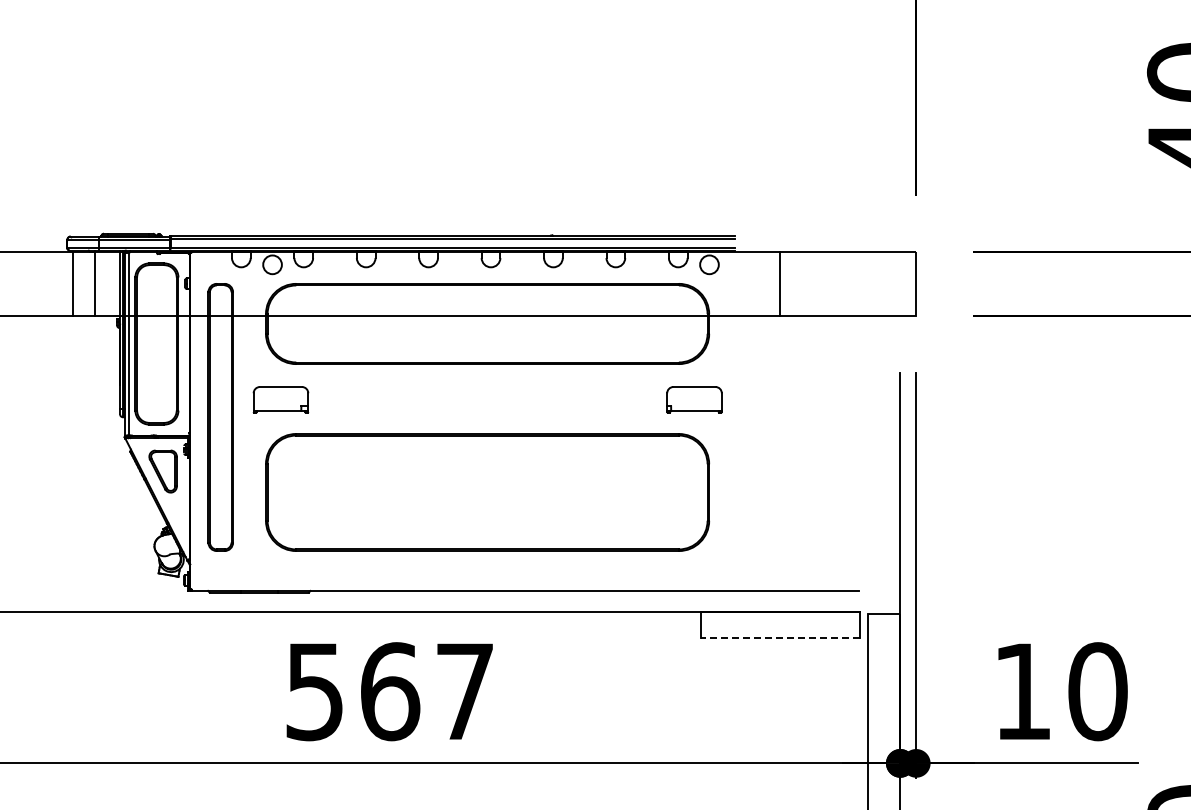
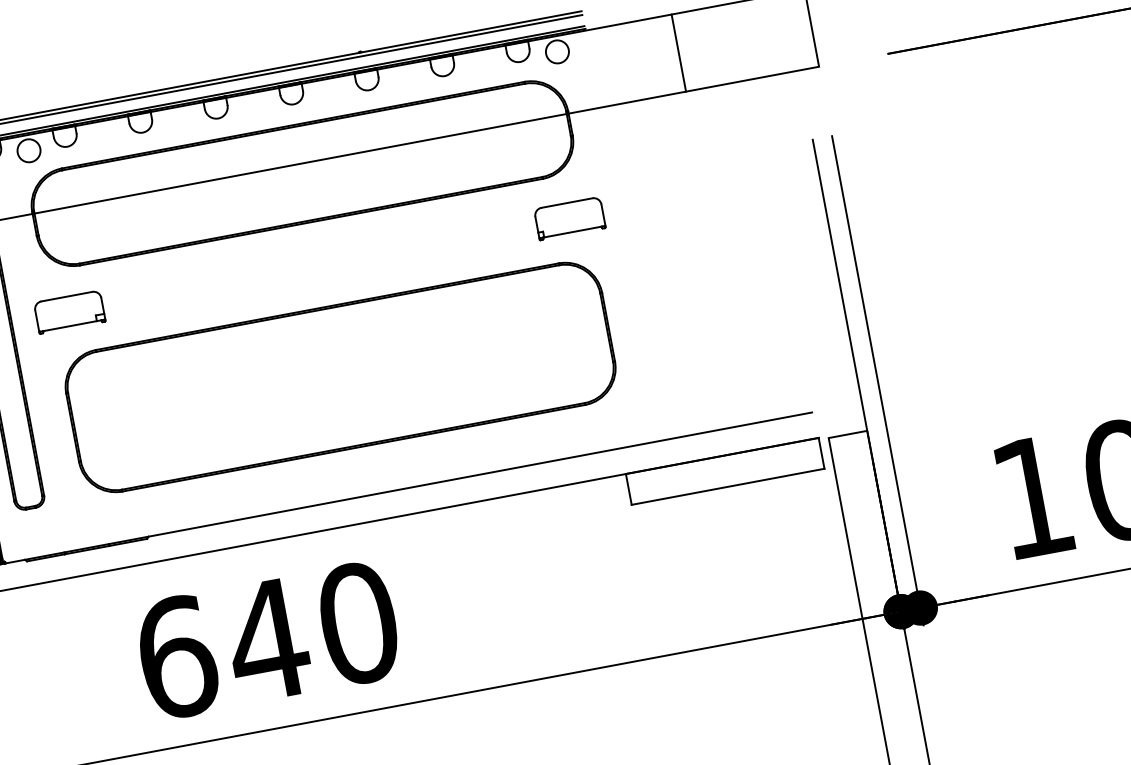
line: (780, 283) -> (679, 52), moved
line: (780, 637) -> (727, 486), dashed -> solid
text: (390, 691) -> (268, 640), 567 -> 640

